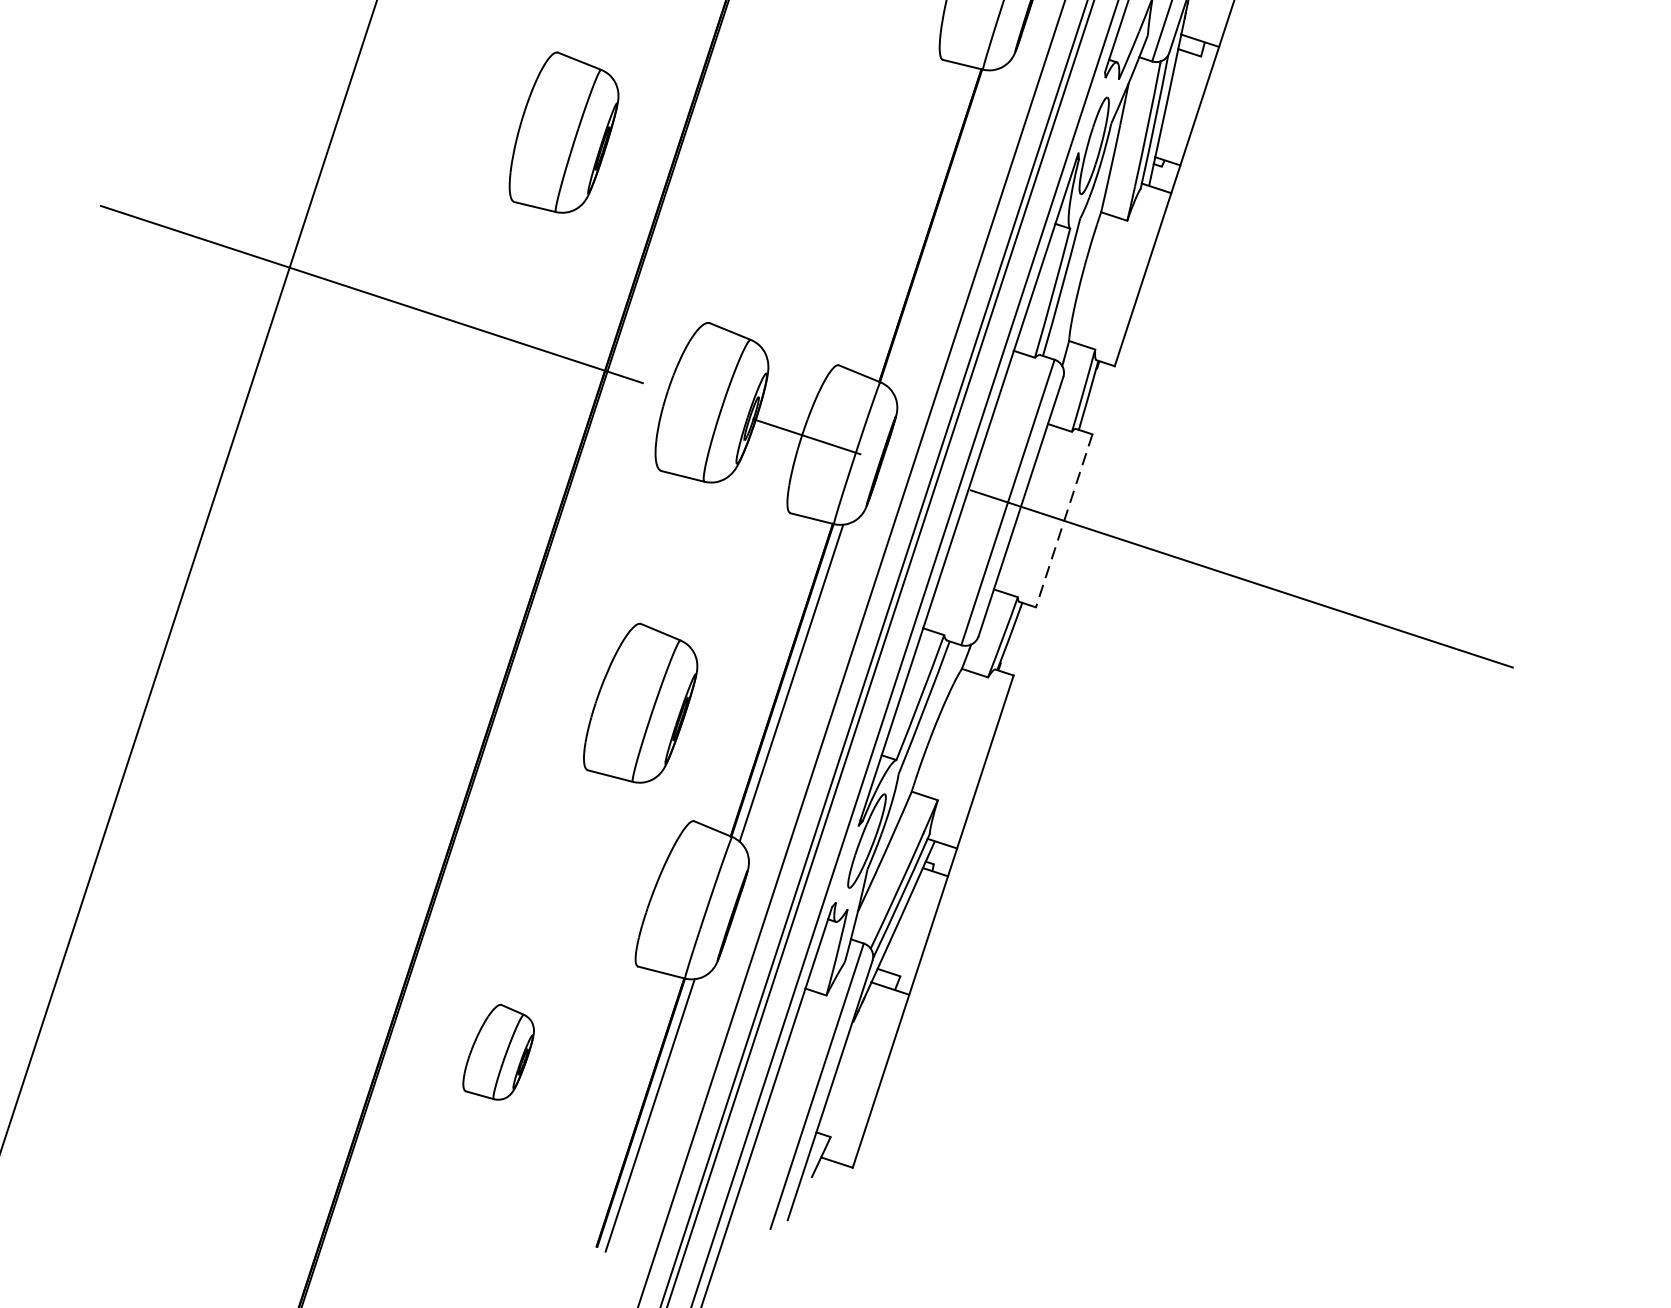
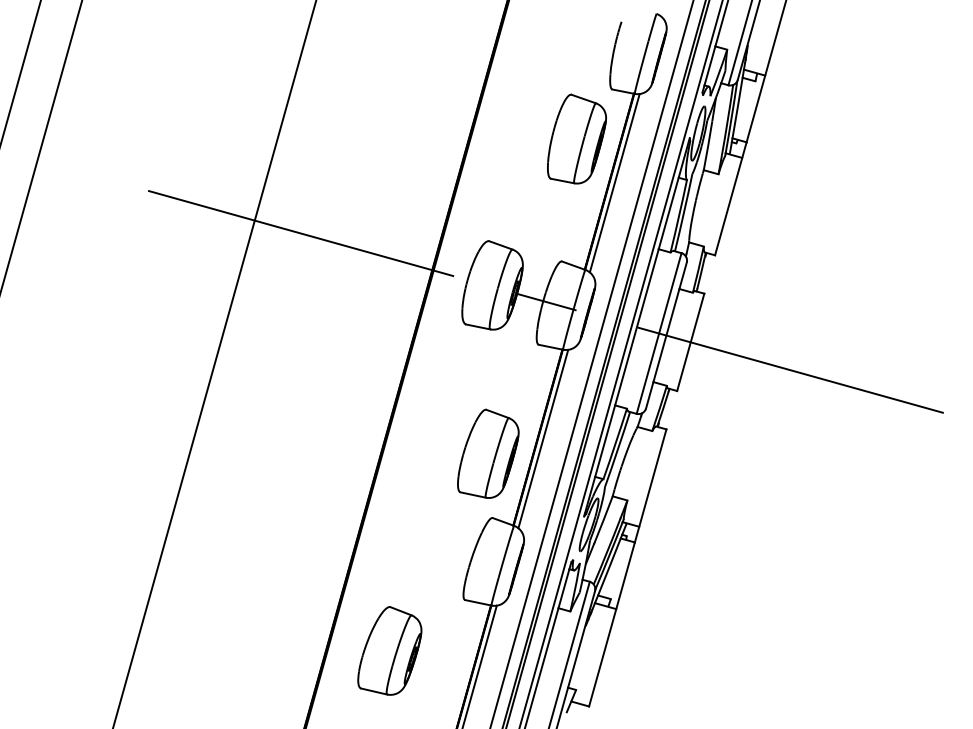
part: (563, 131) -> (576, 138), moved
line: (939, 229) -> (614, 183), added
line: (1063, 521) -> (690, 342), dashed -> solid
part: (641, 702) -> (488, 453), moved
part: (498, 1051) -> (389, 650), size x1.67

